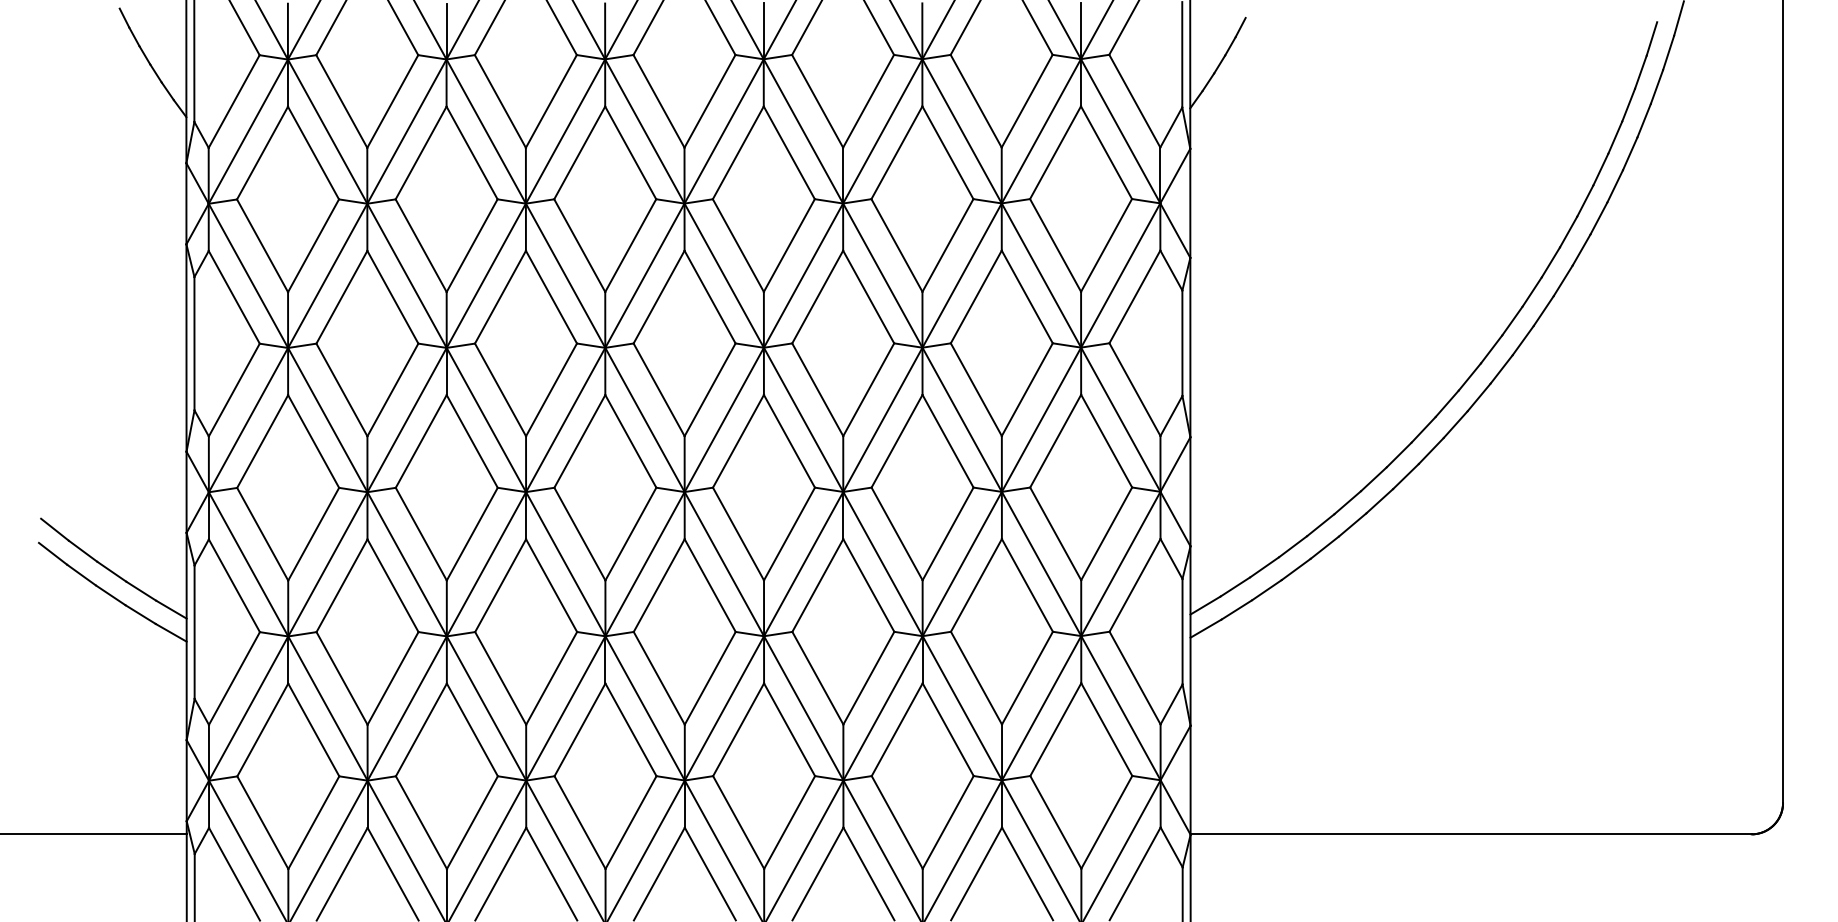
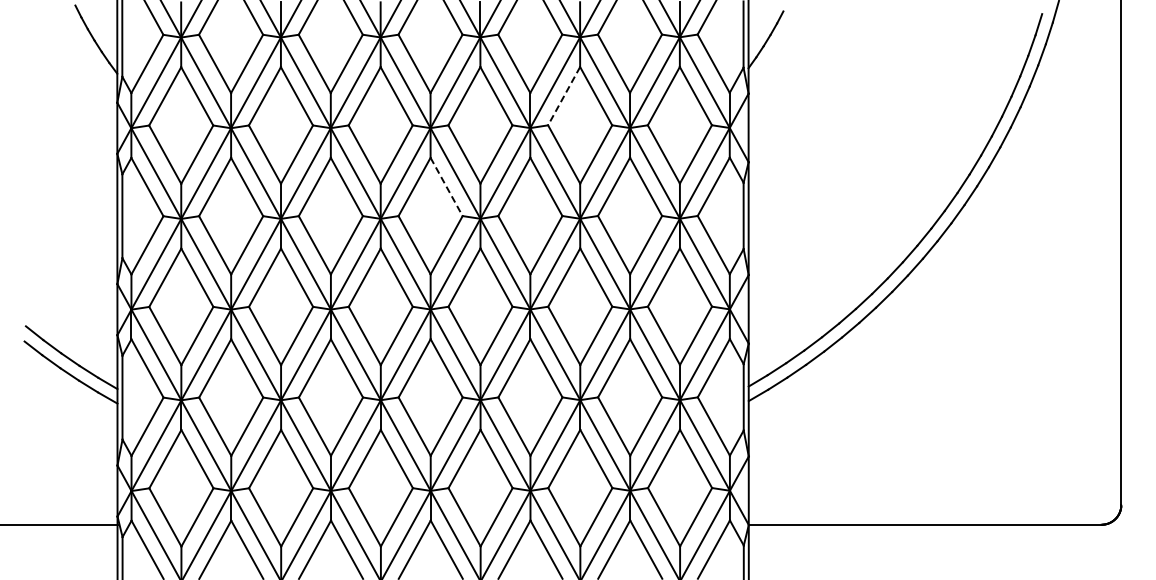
line: (895, 153) -> (563, 96), solid -> dashed
line: (709, 297) -> (446, 187), solid -> dashed

